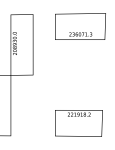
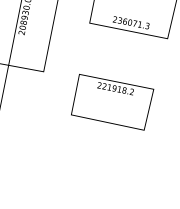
text: (78, 123) -> (111, 102), moved

